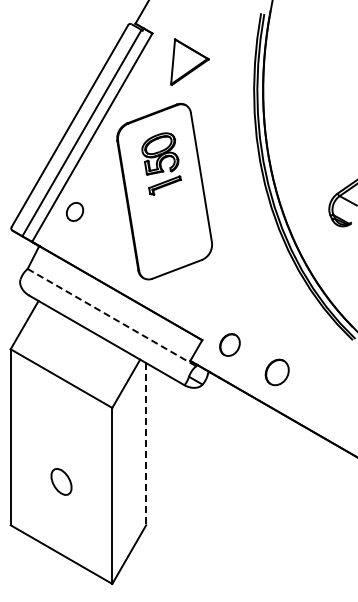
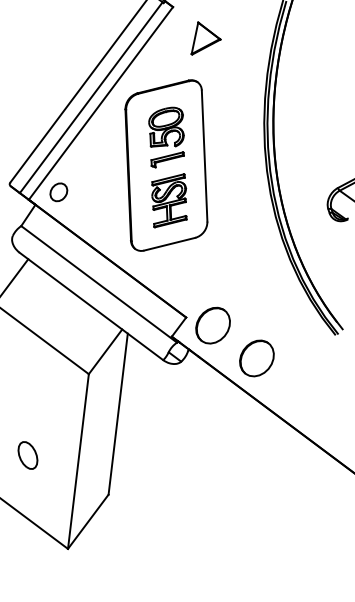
part: (189, 61) -> (206, 39), size x0.71
part: (75, 211) -> (59, 191), moved
part: (171, 226) -> (169, 200), added
line: (112, 317) -> (99, 284), dashed -> solid
part: (229, 344) -> (212, 325), size x1.67
part: (276, 372) -> (256, 358), size x1.43
line: (146, 444) -> (118, 414), dashed -> solid
part: (61, 481) -> (28, 455), moved

